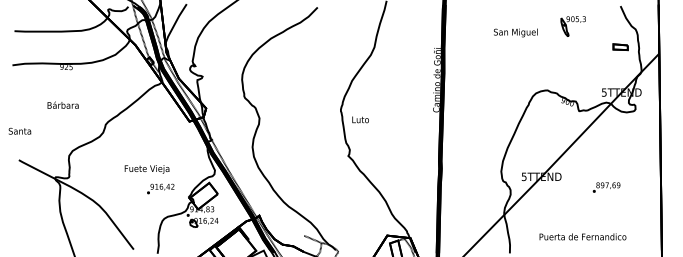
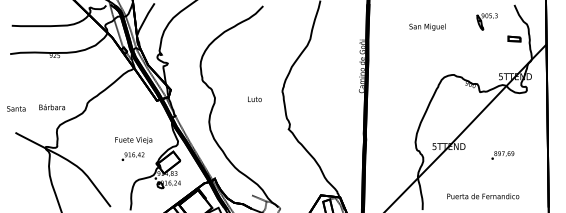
part: (572, 26) -> (486, 21), moved
text: (62, 105) -> (51, 107), moved
text: (360, 118) -> (254, 98), moved
text: (146, 169) -> (133, 140), moved

